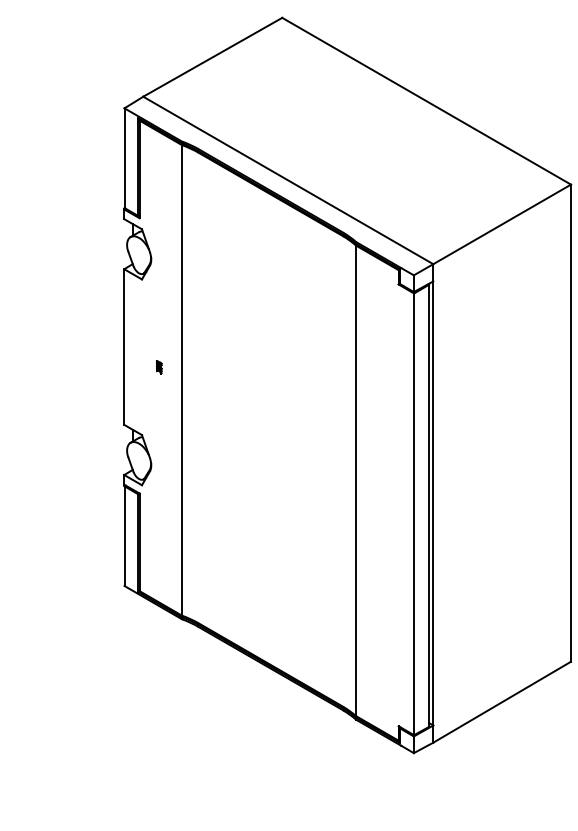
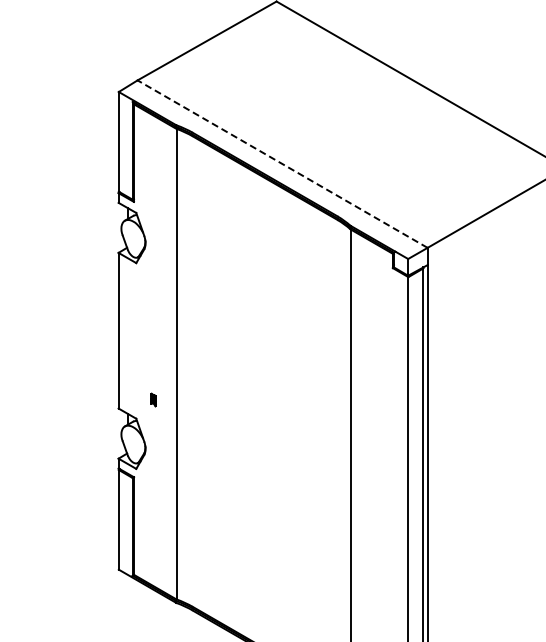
line: (287, 180) -> (281, 164), solid -> dashed
part: (158, 367) -> (152, 400), moved

